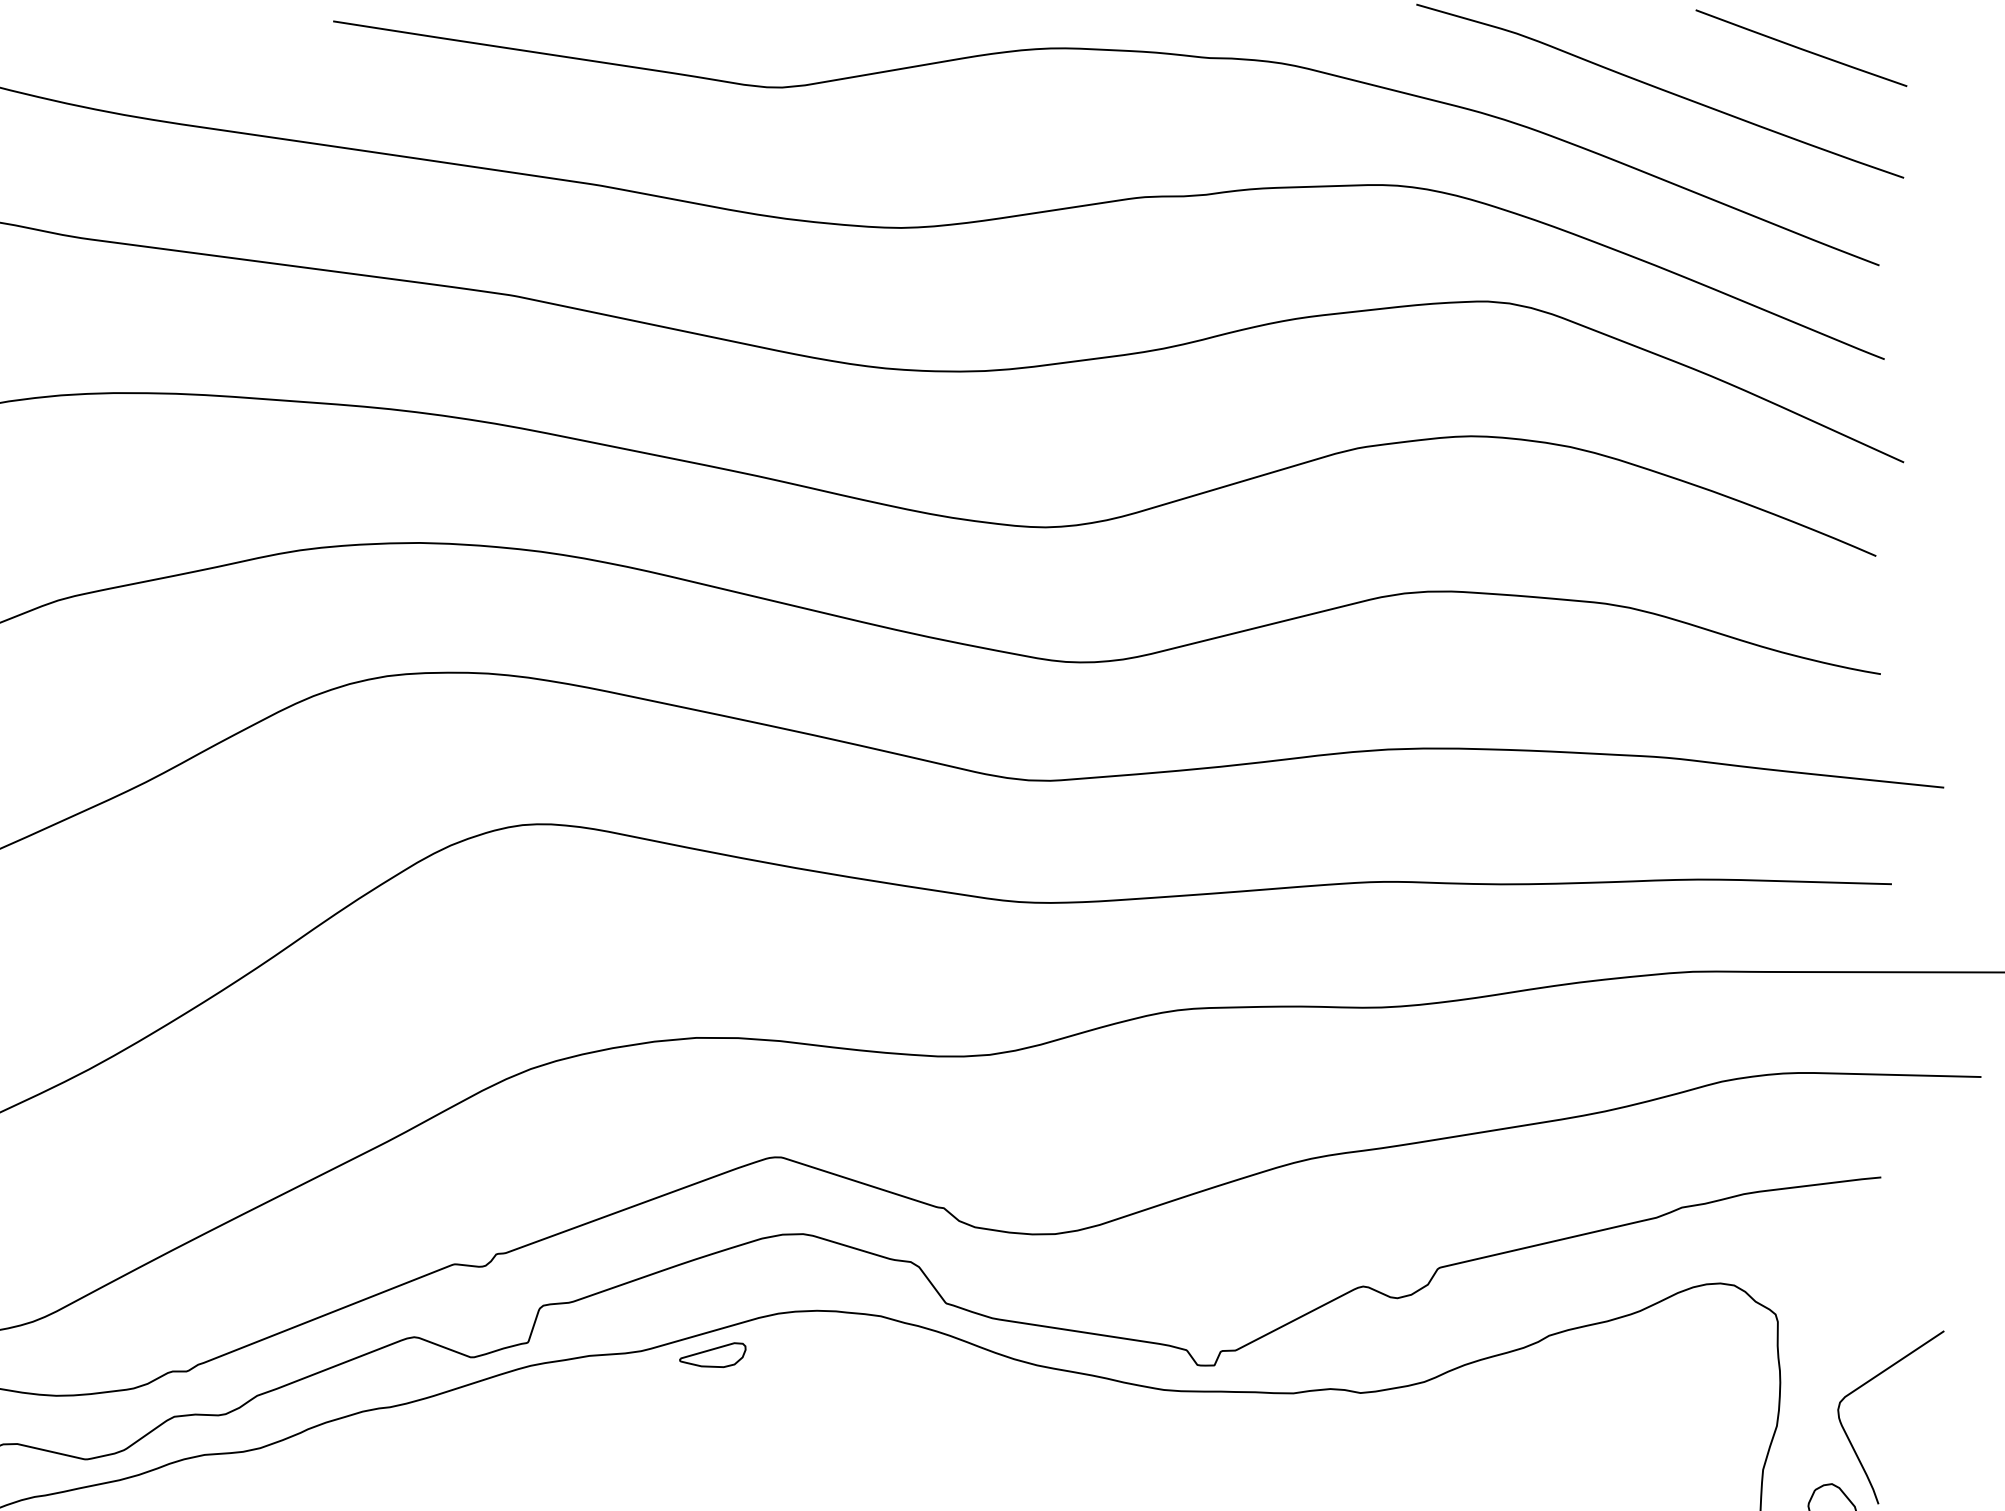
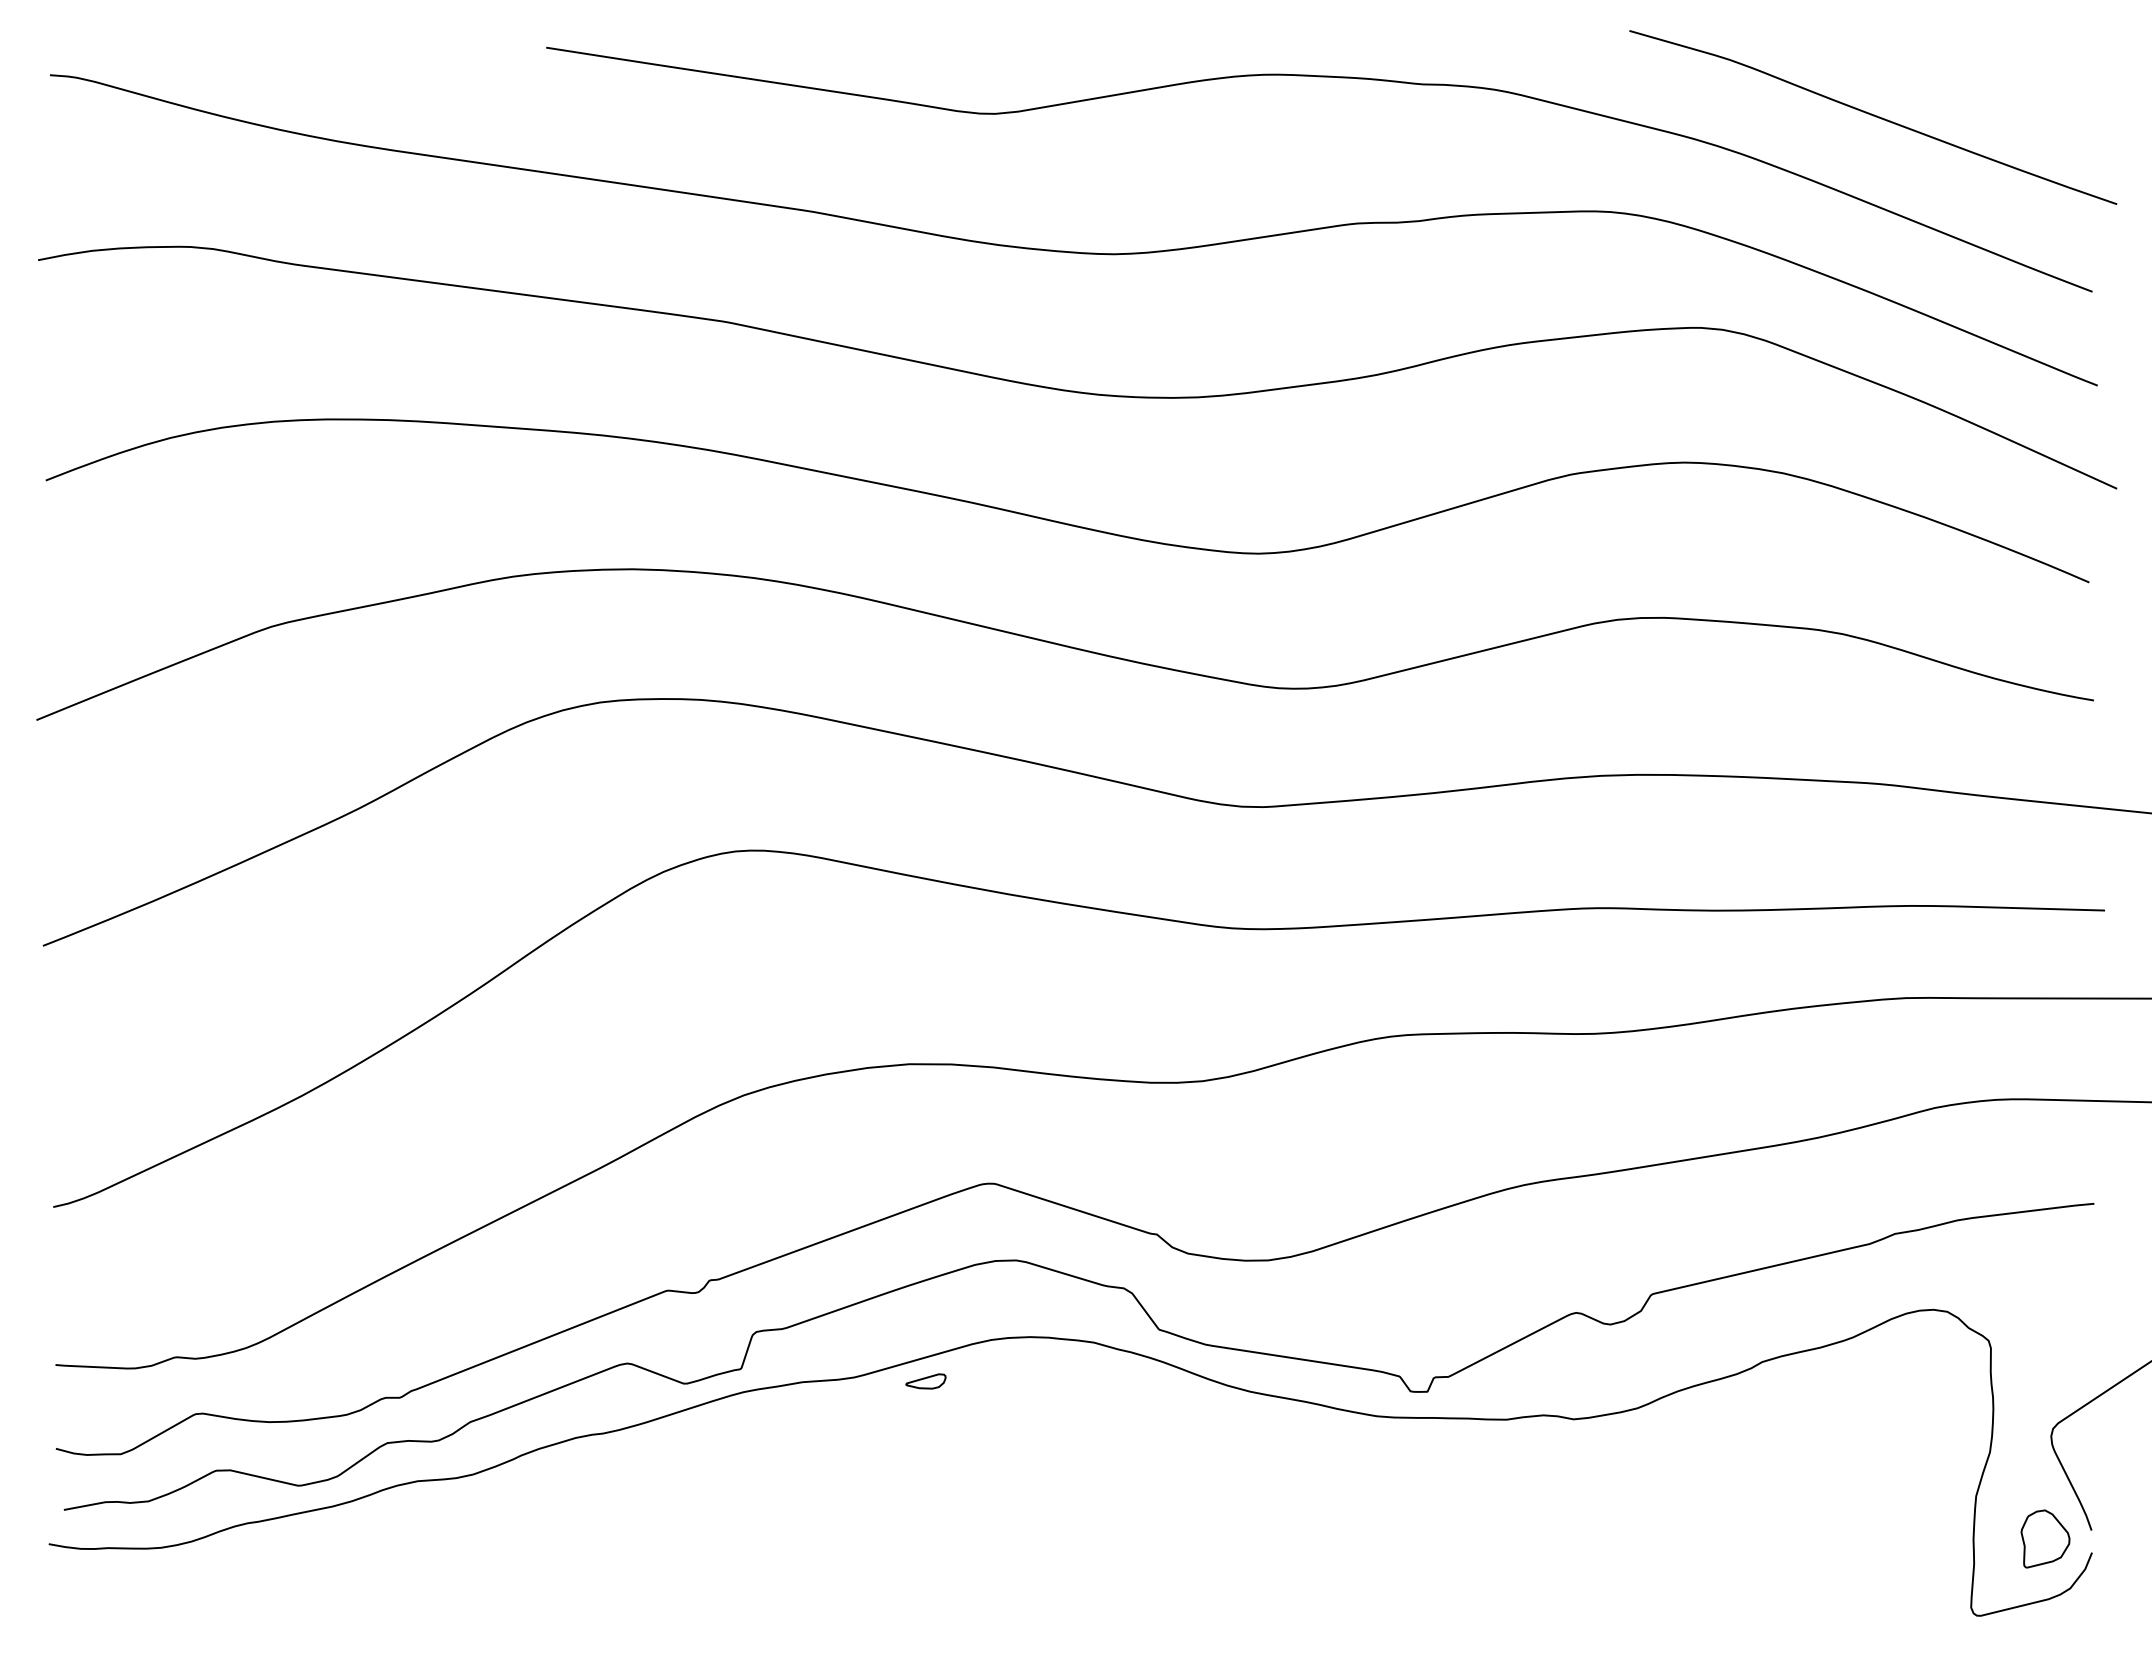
line: (1801, 48) -> (2014, 74), removed
part: (712, 1355) -> (925, 1381), size x0.6

